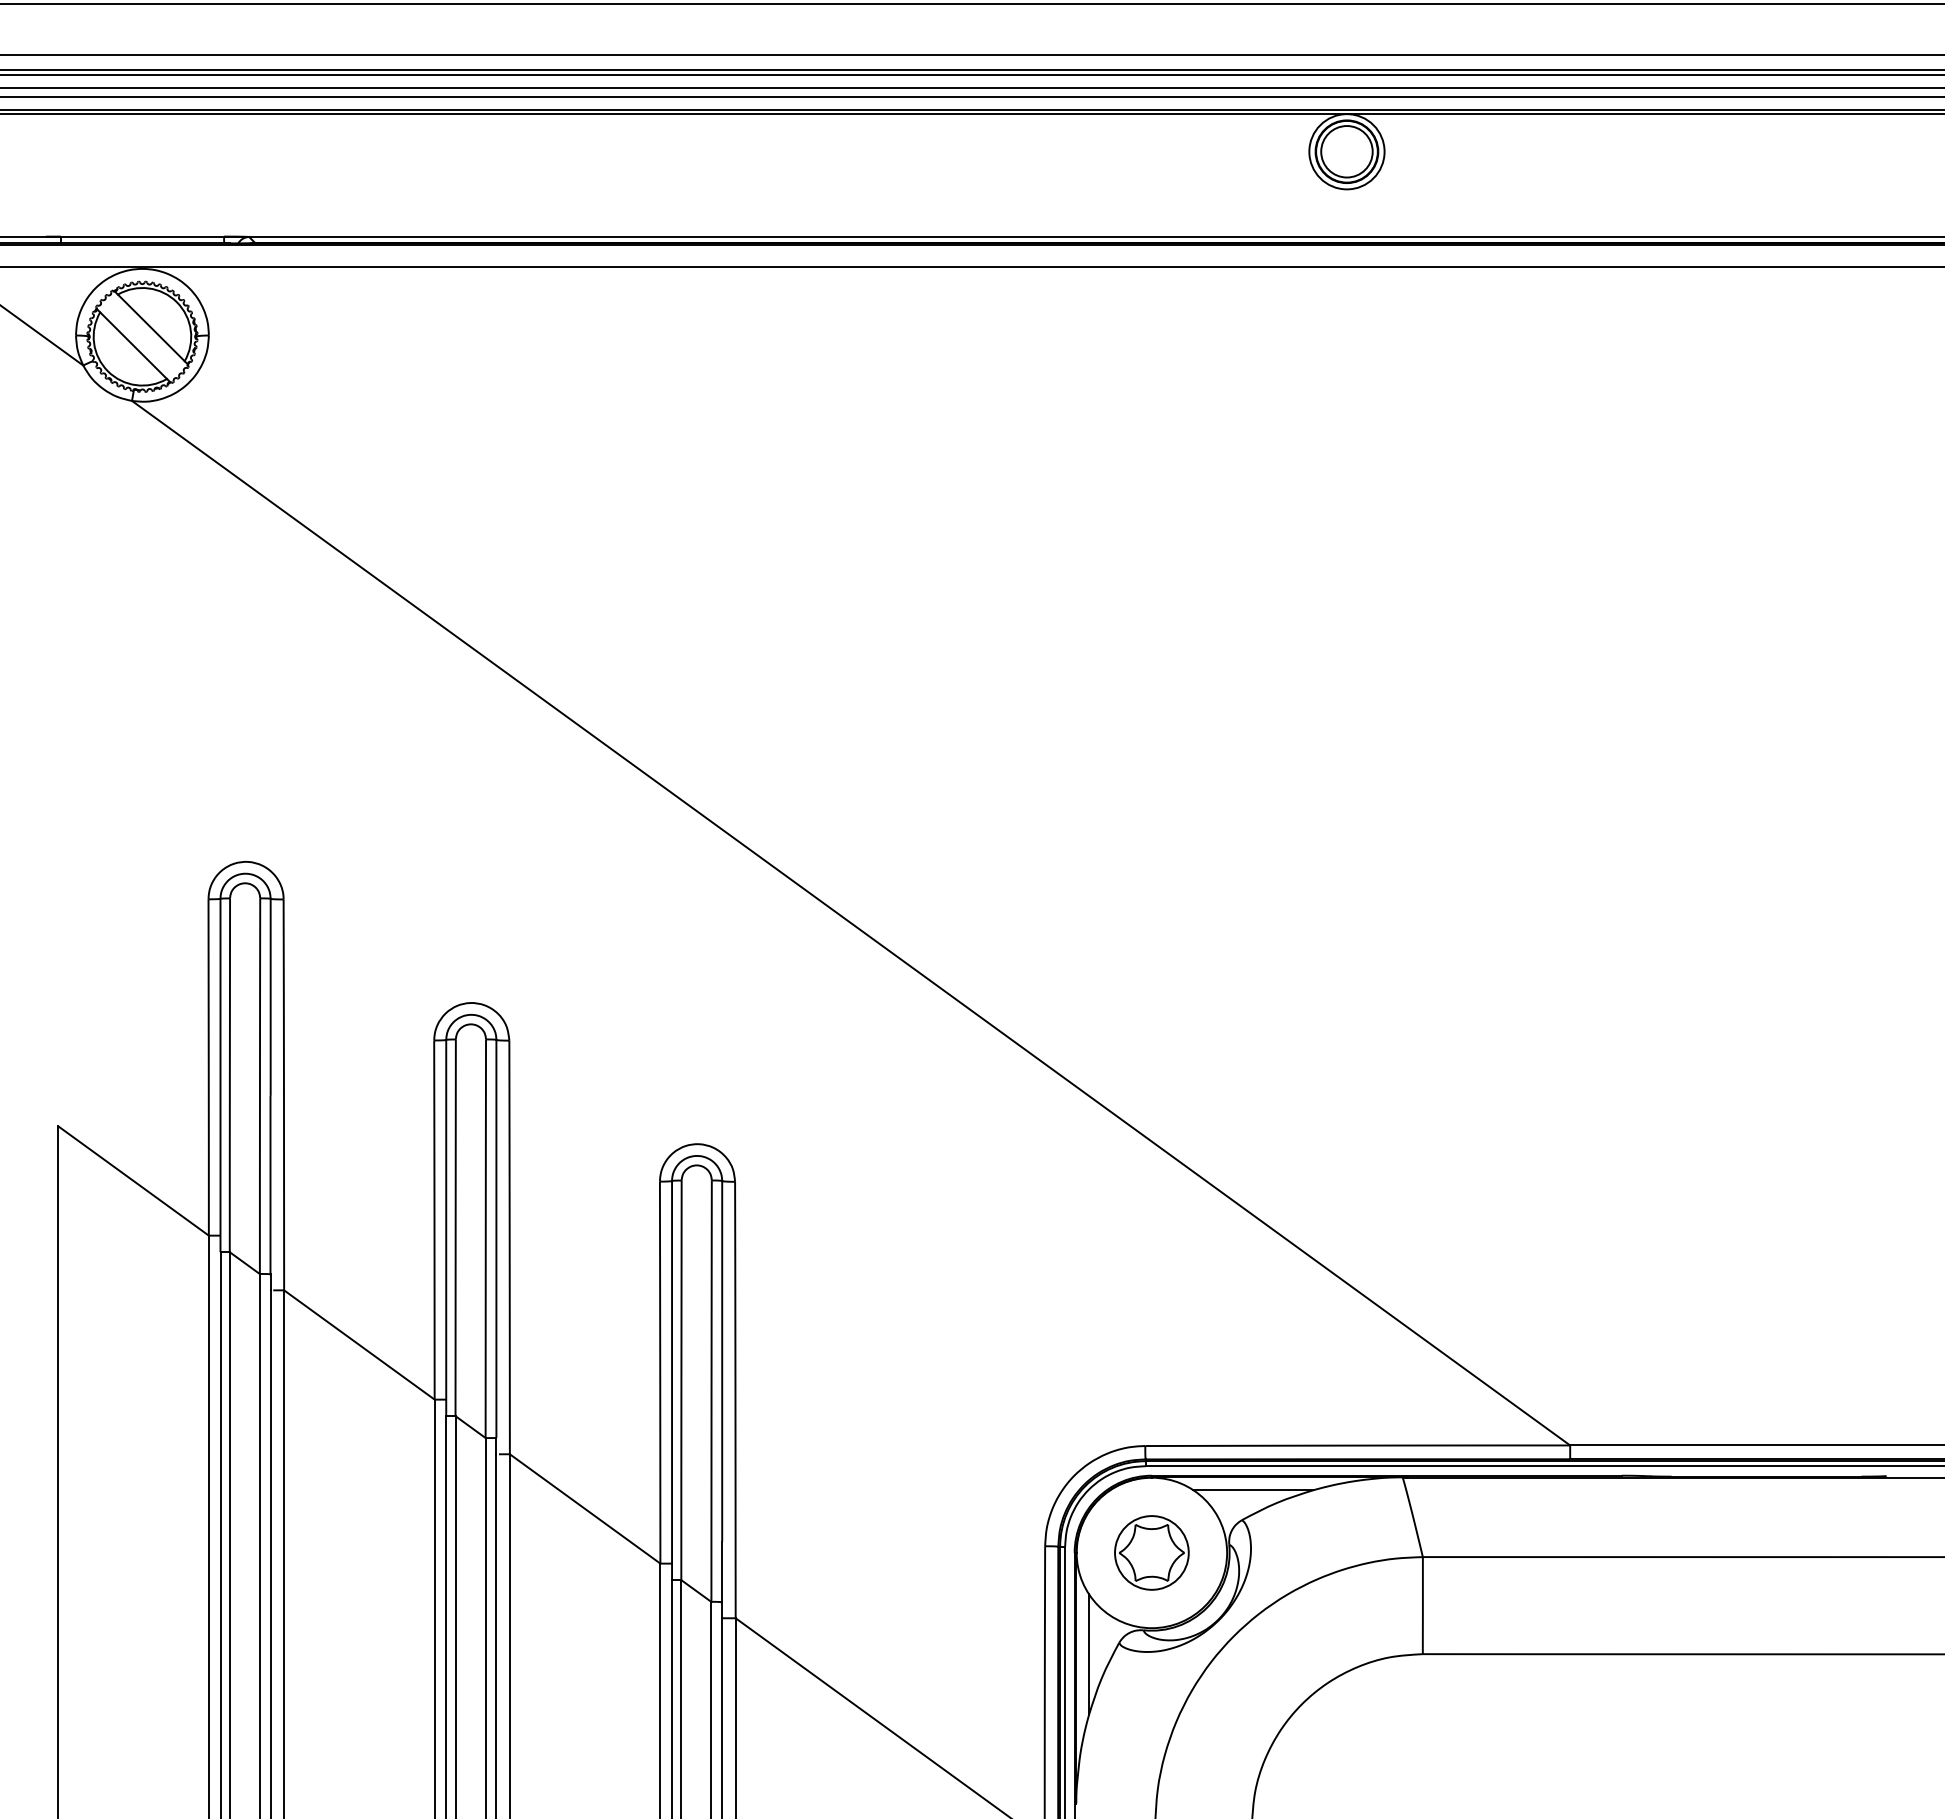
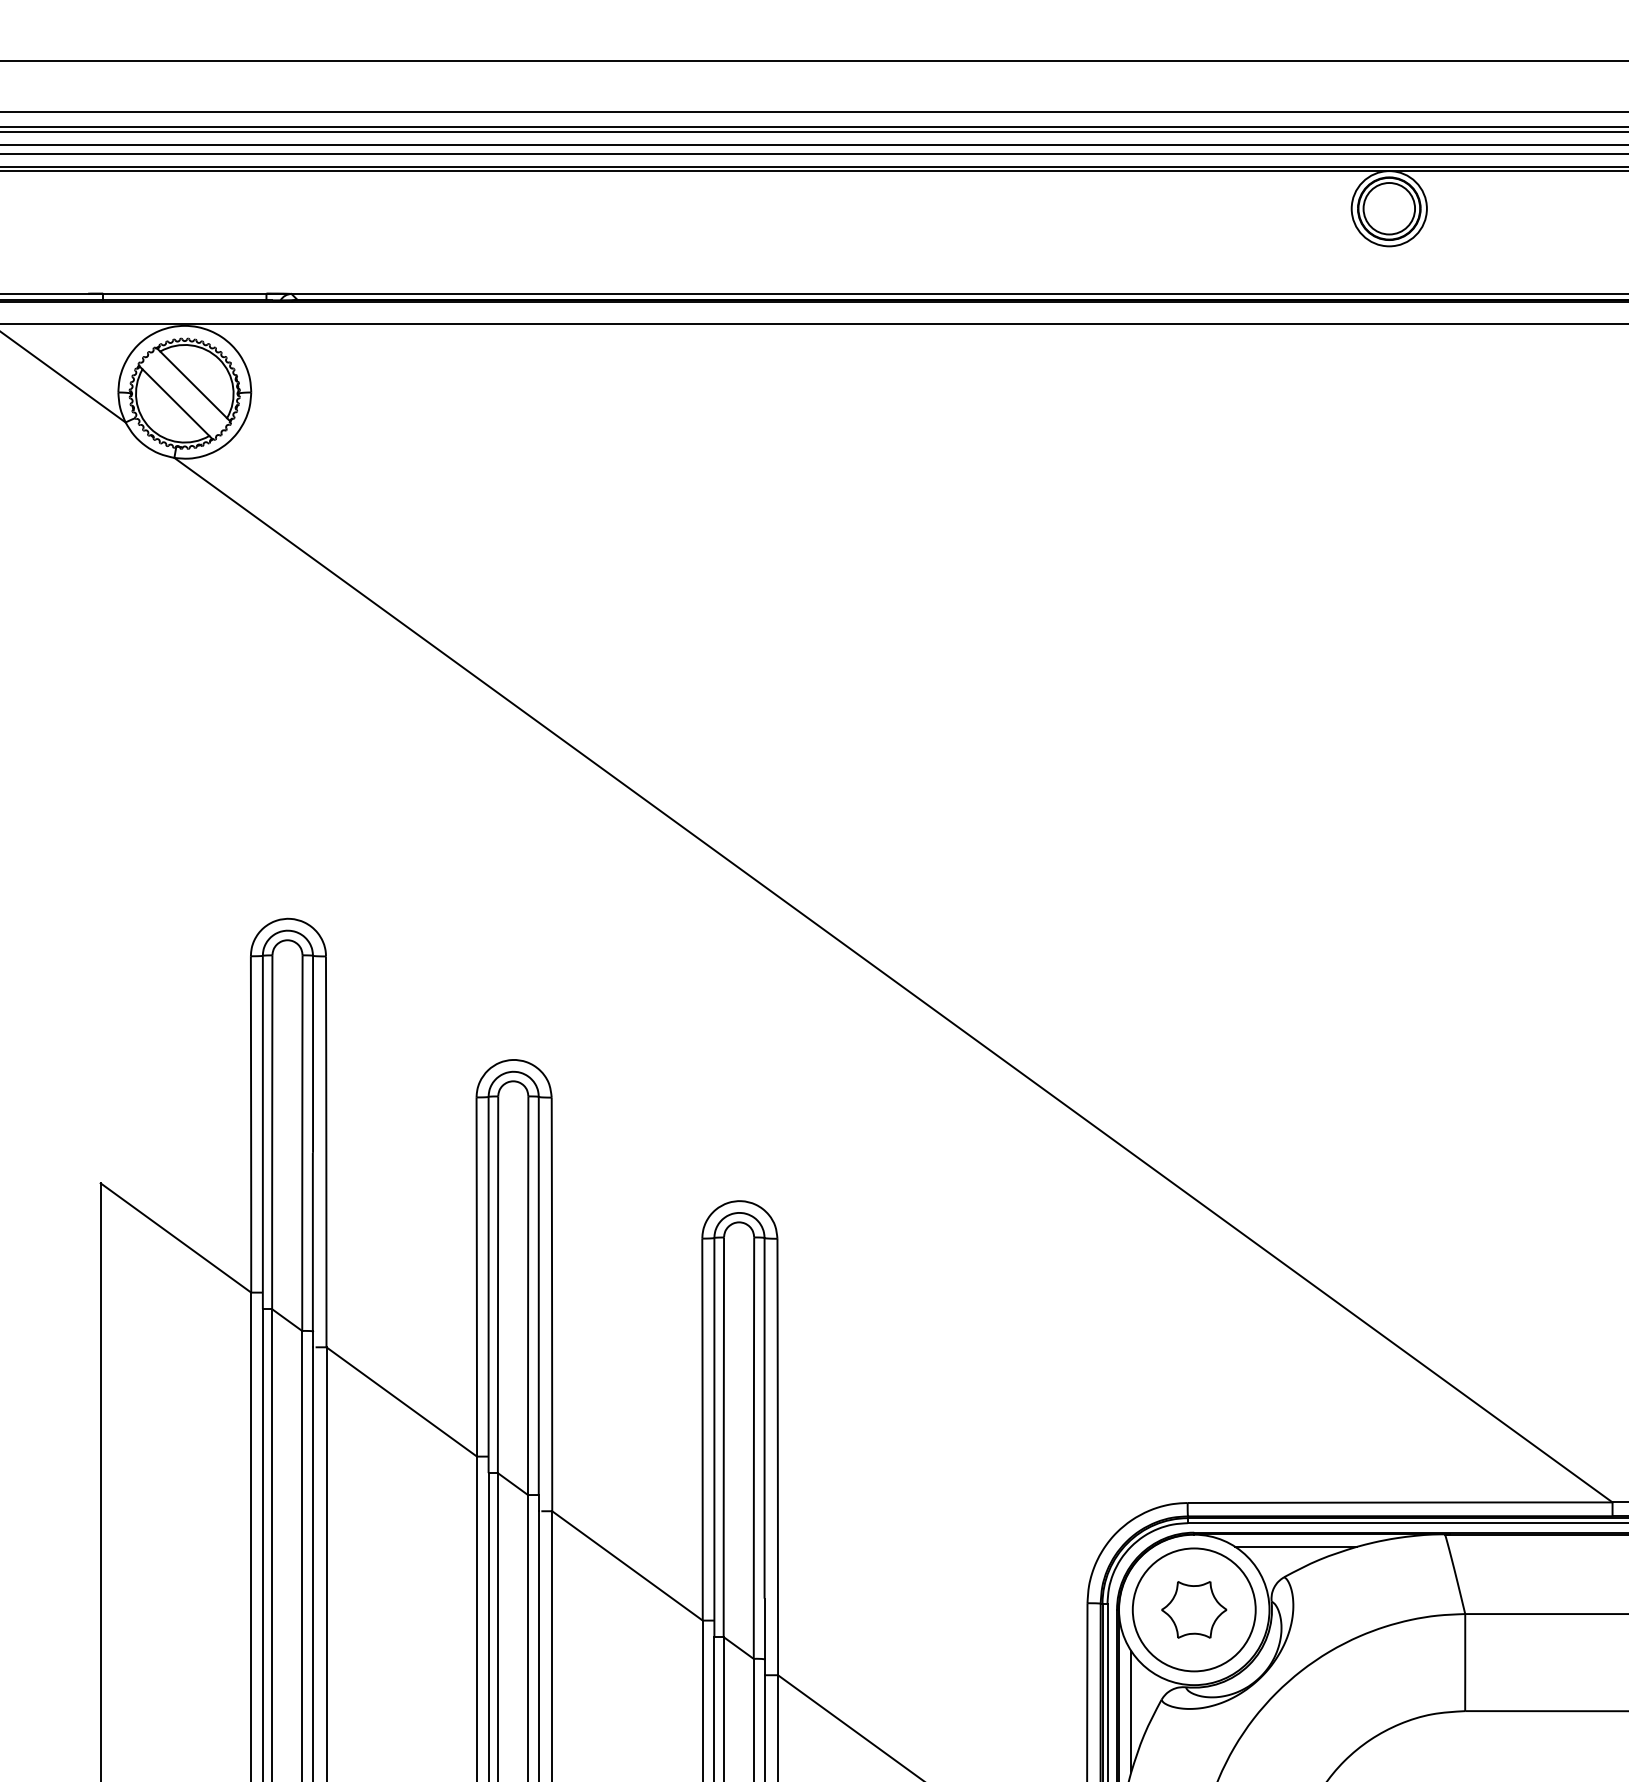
circle: (1151, 1552) -> (1193, 1609), size x1.67

